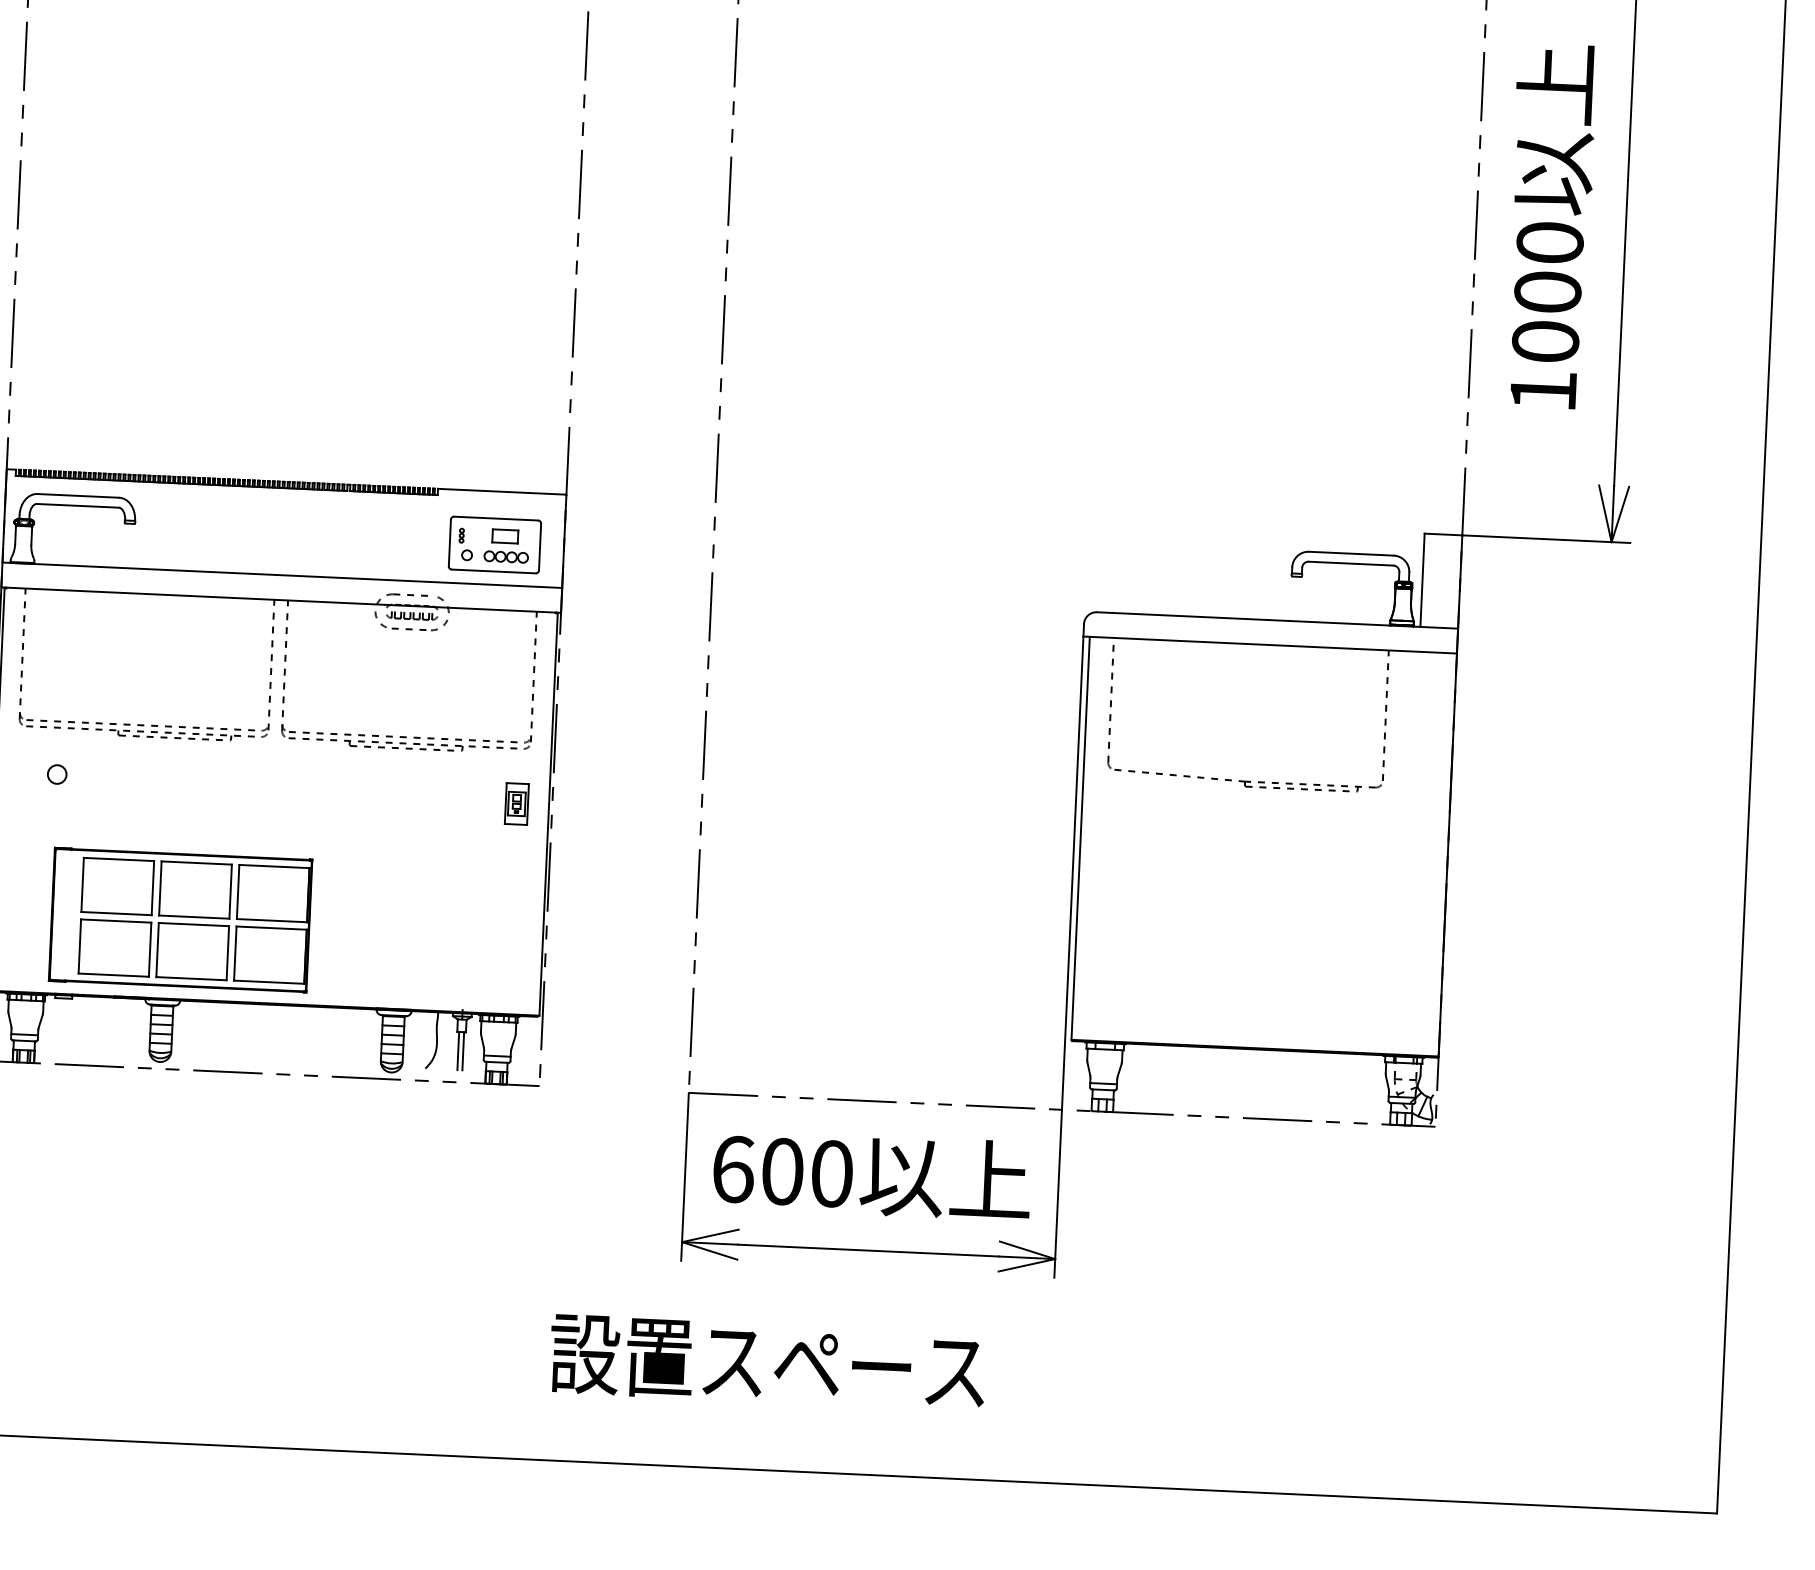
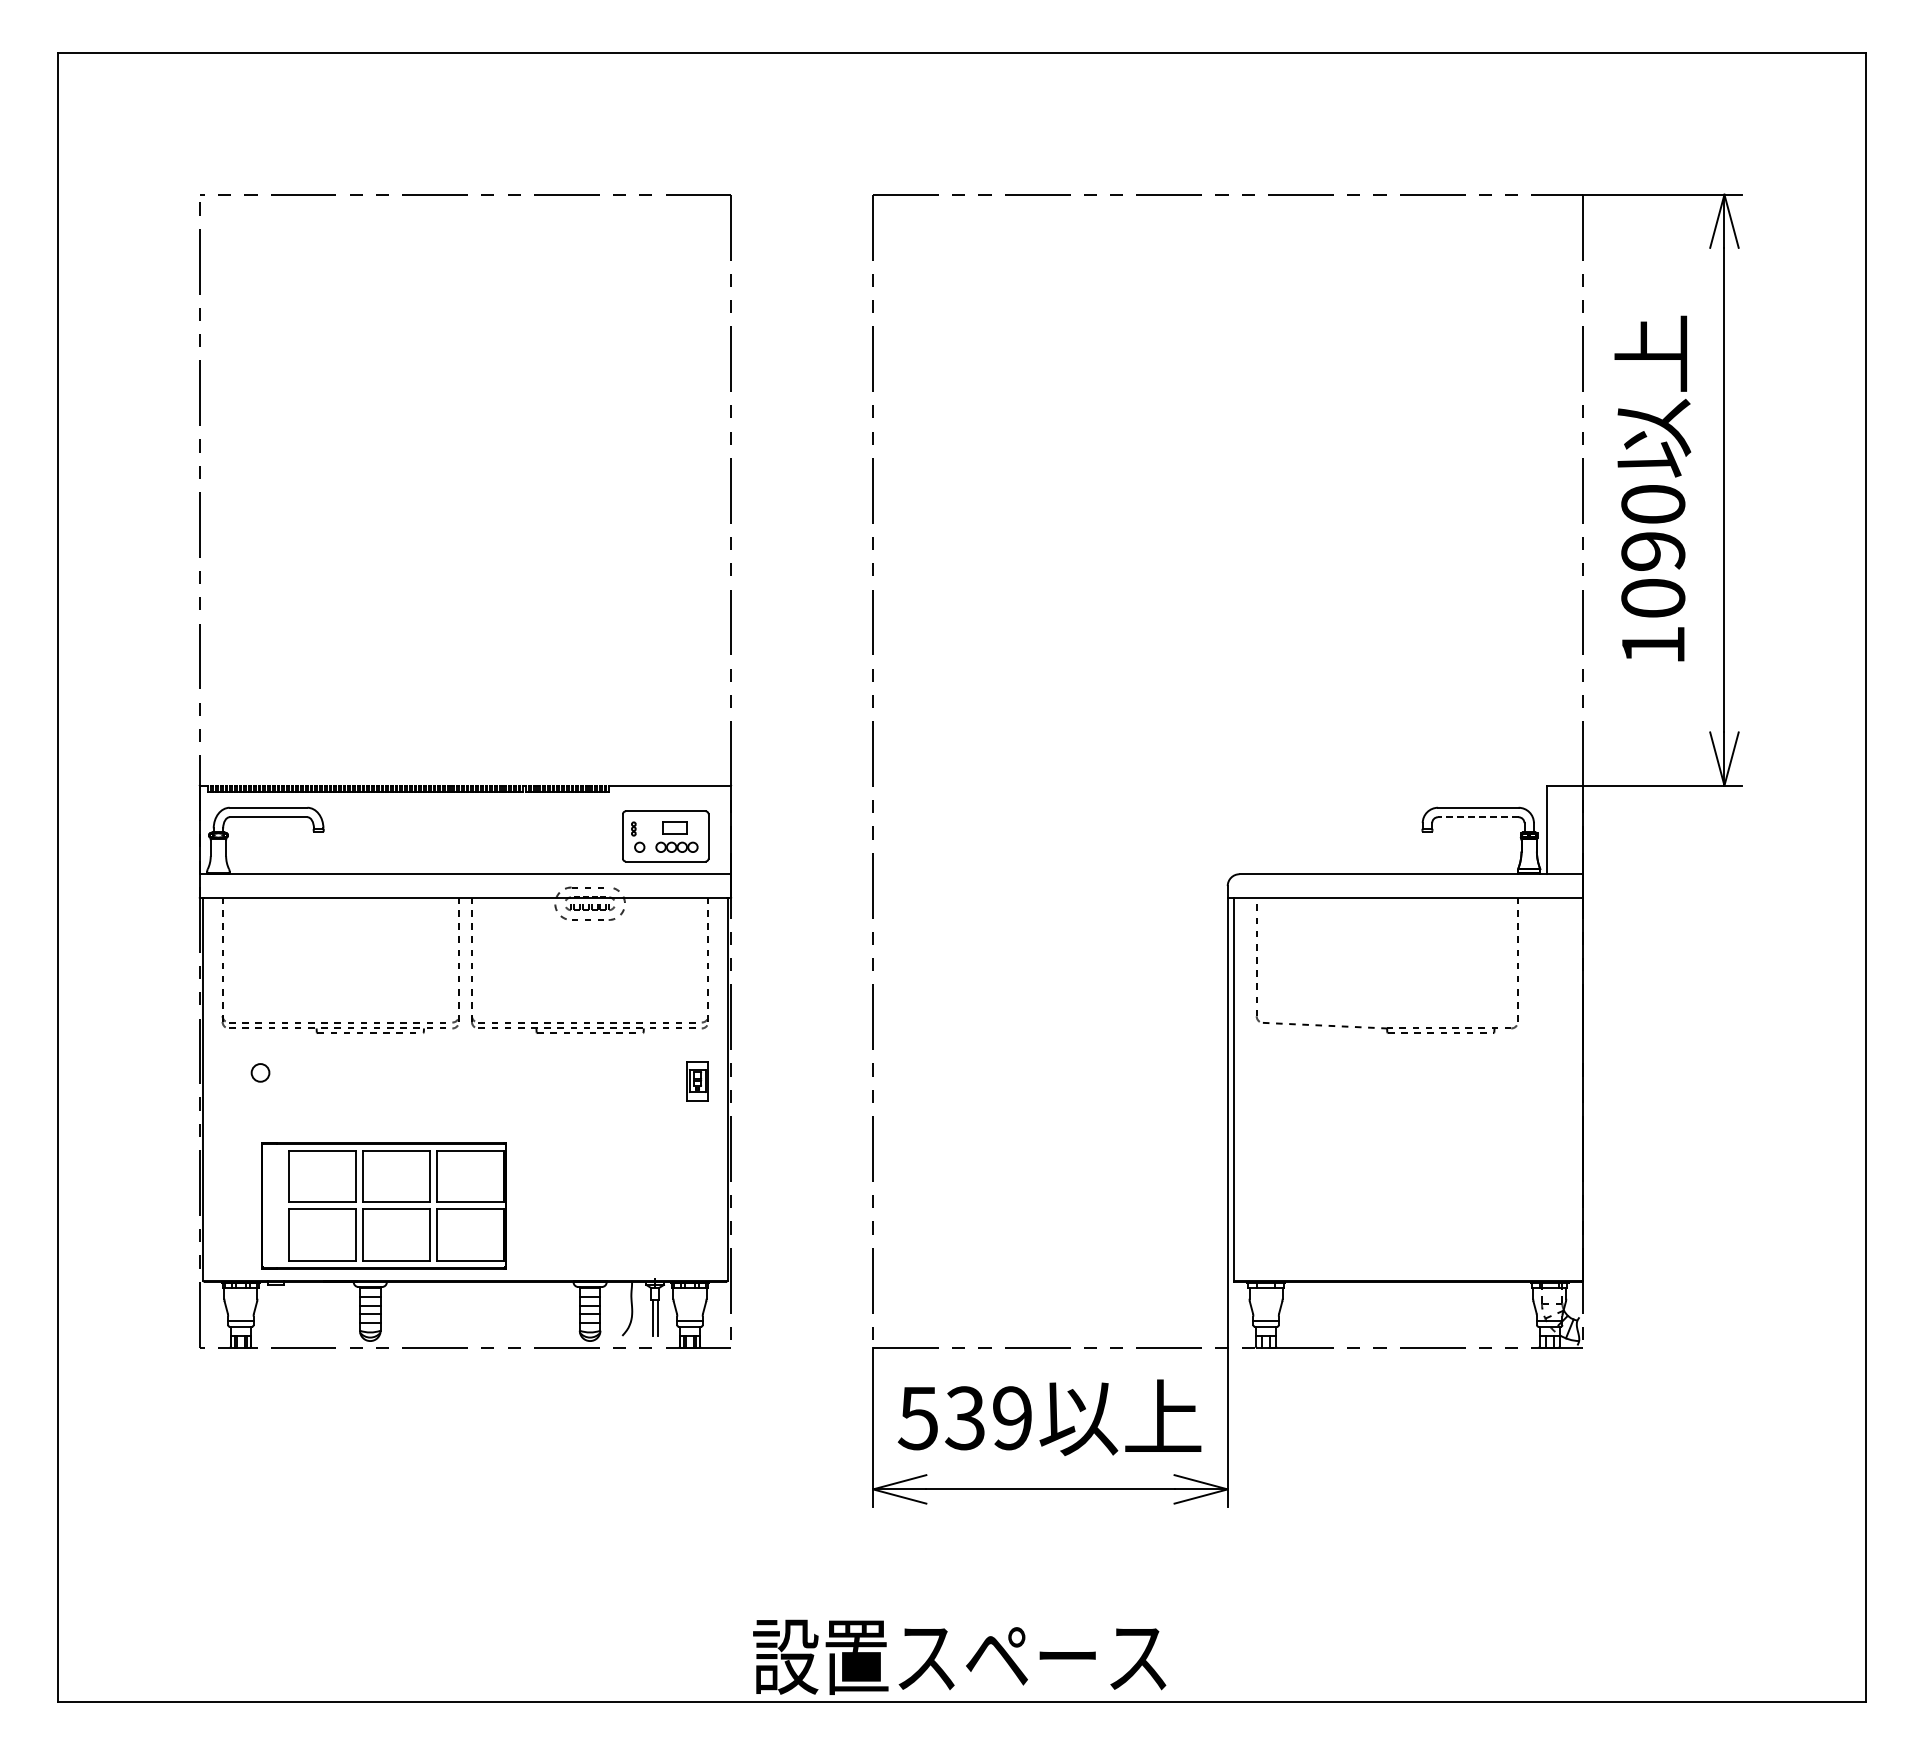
text: (1548, 292) -> (1653, 551), 1000 -> 1090
line: (1350, 563) -> (1477, 817), solid -> dashed
text: (781, 1171) -> (964, 1418), 600 -> 539
text: (767, 1362) -> (959, 1656), moved

